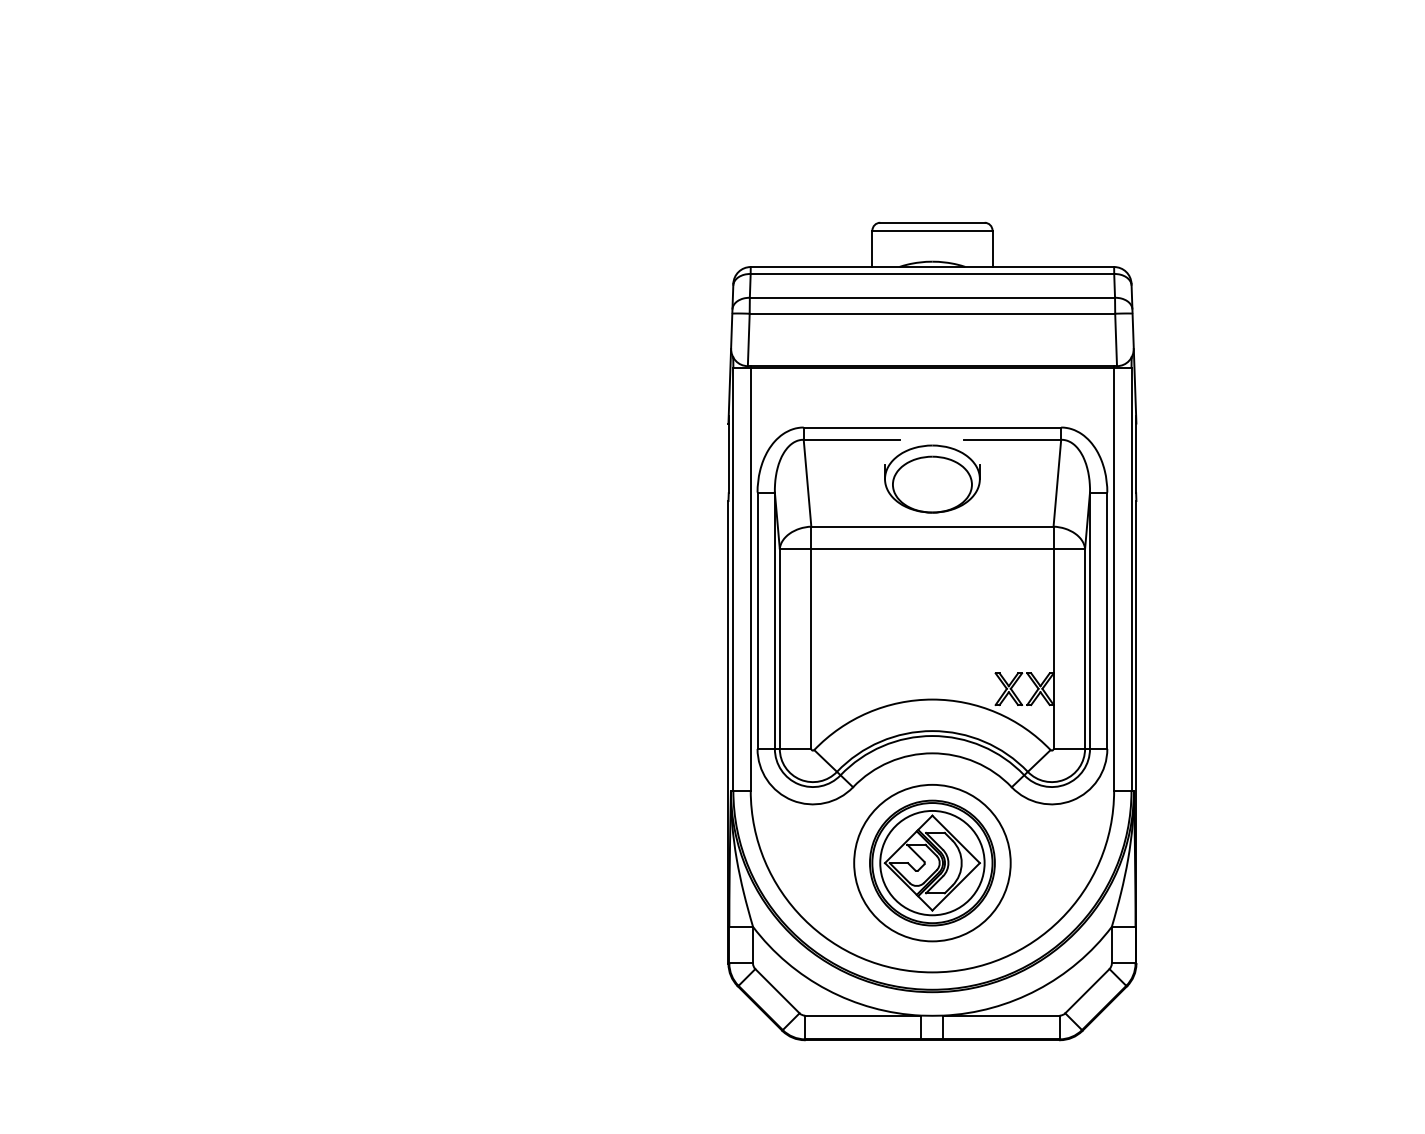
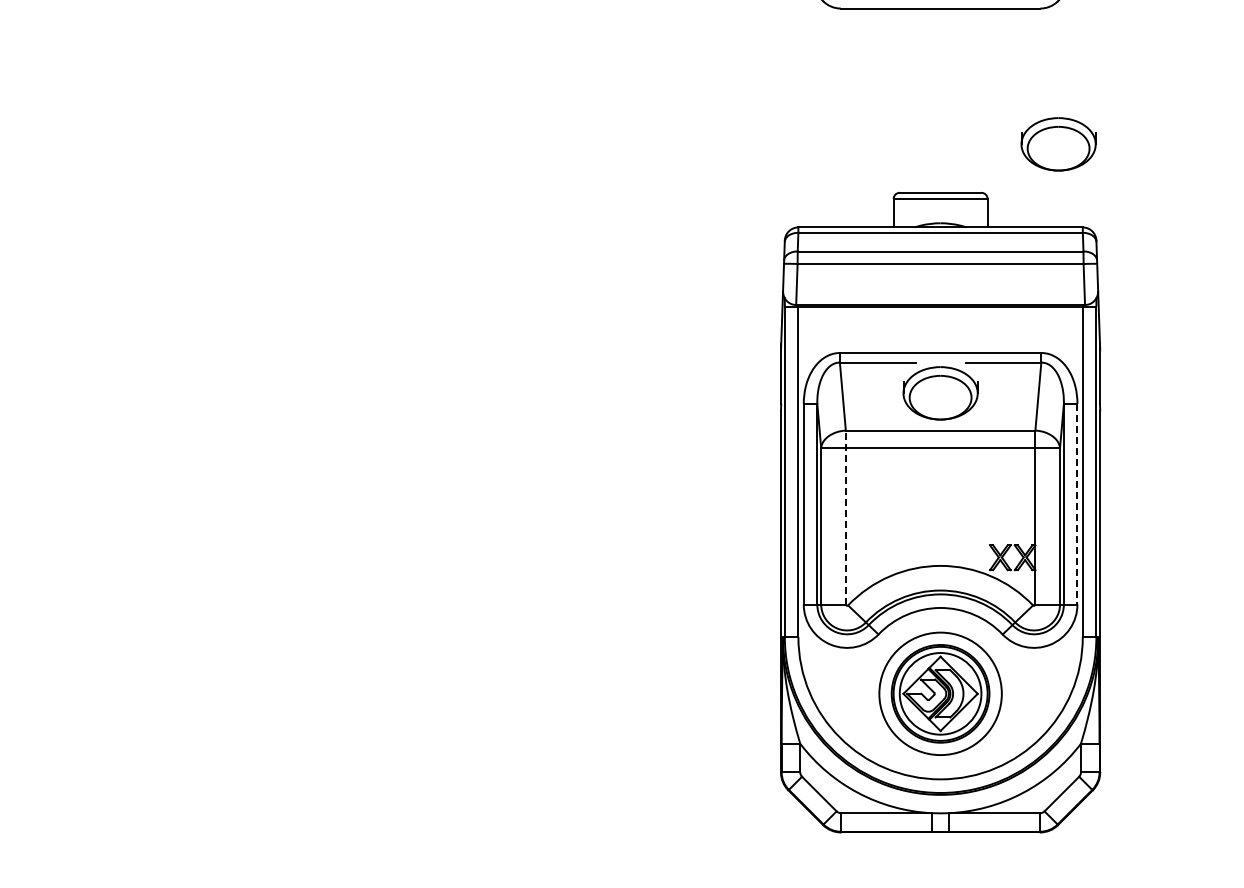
part: (1083, 161) -> (1058, 144), added
line: (1107, 621) -> (1077, 504), solid -> dashed
line: (810, 637) -> (845, 517), solid -> dashed

